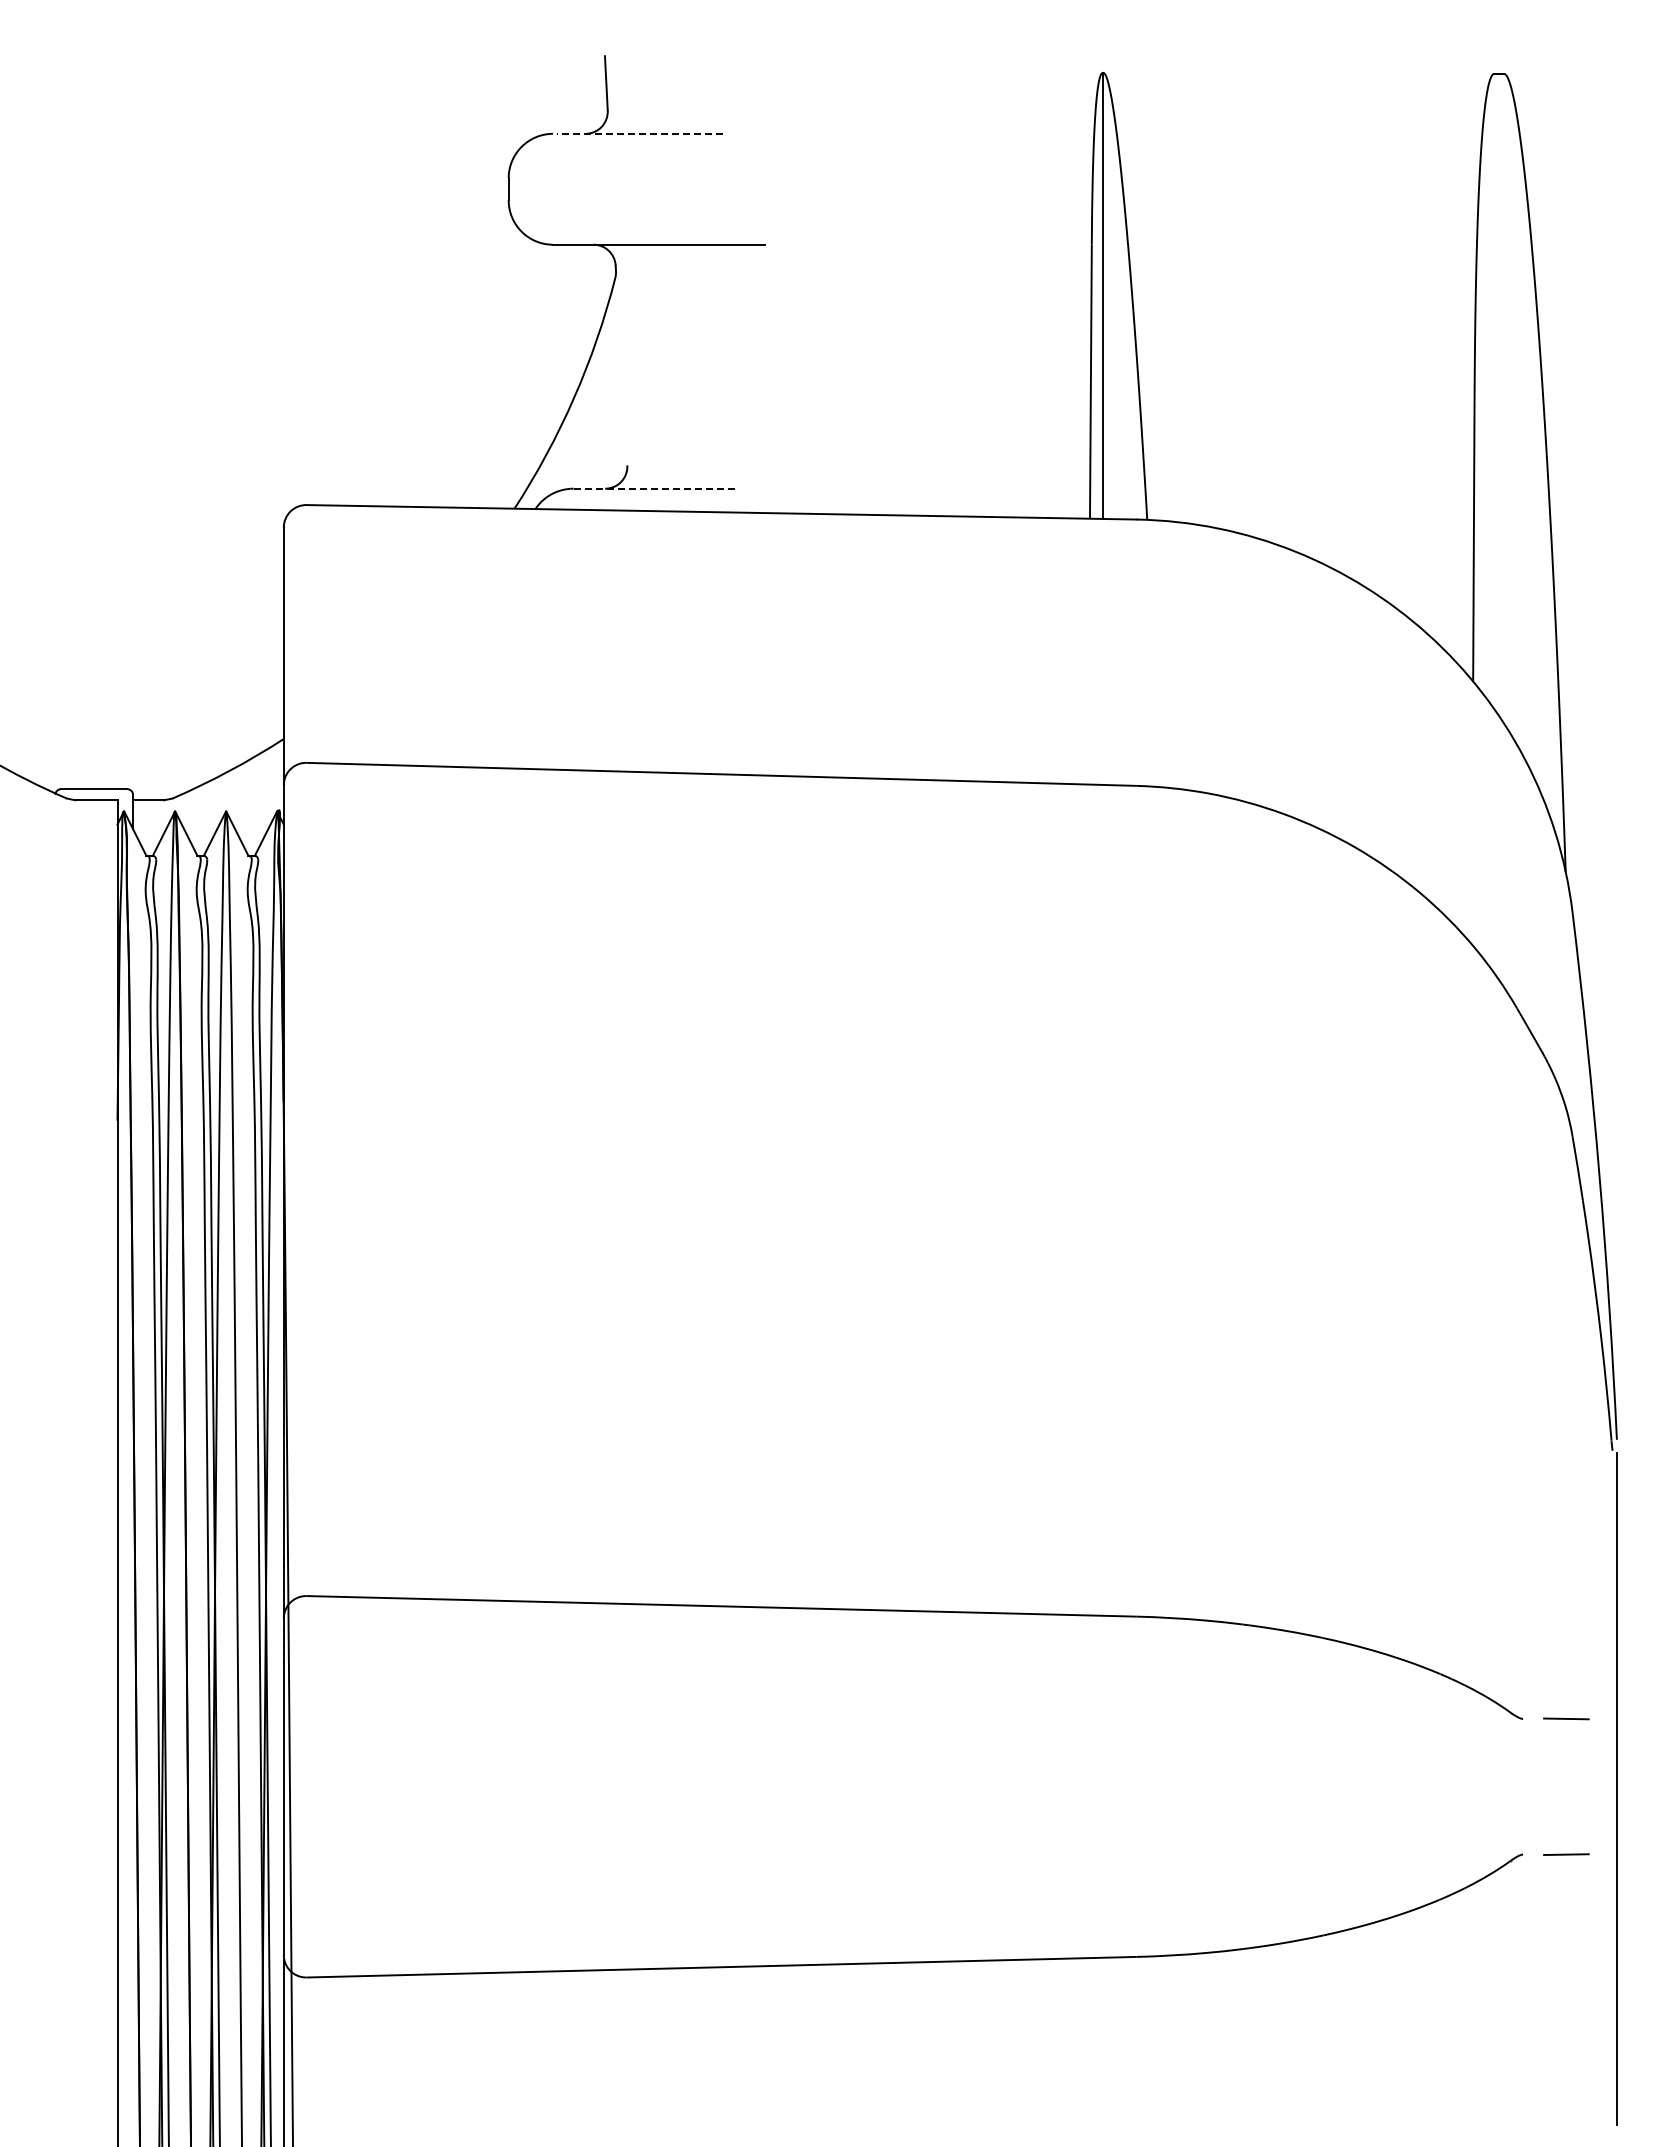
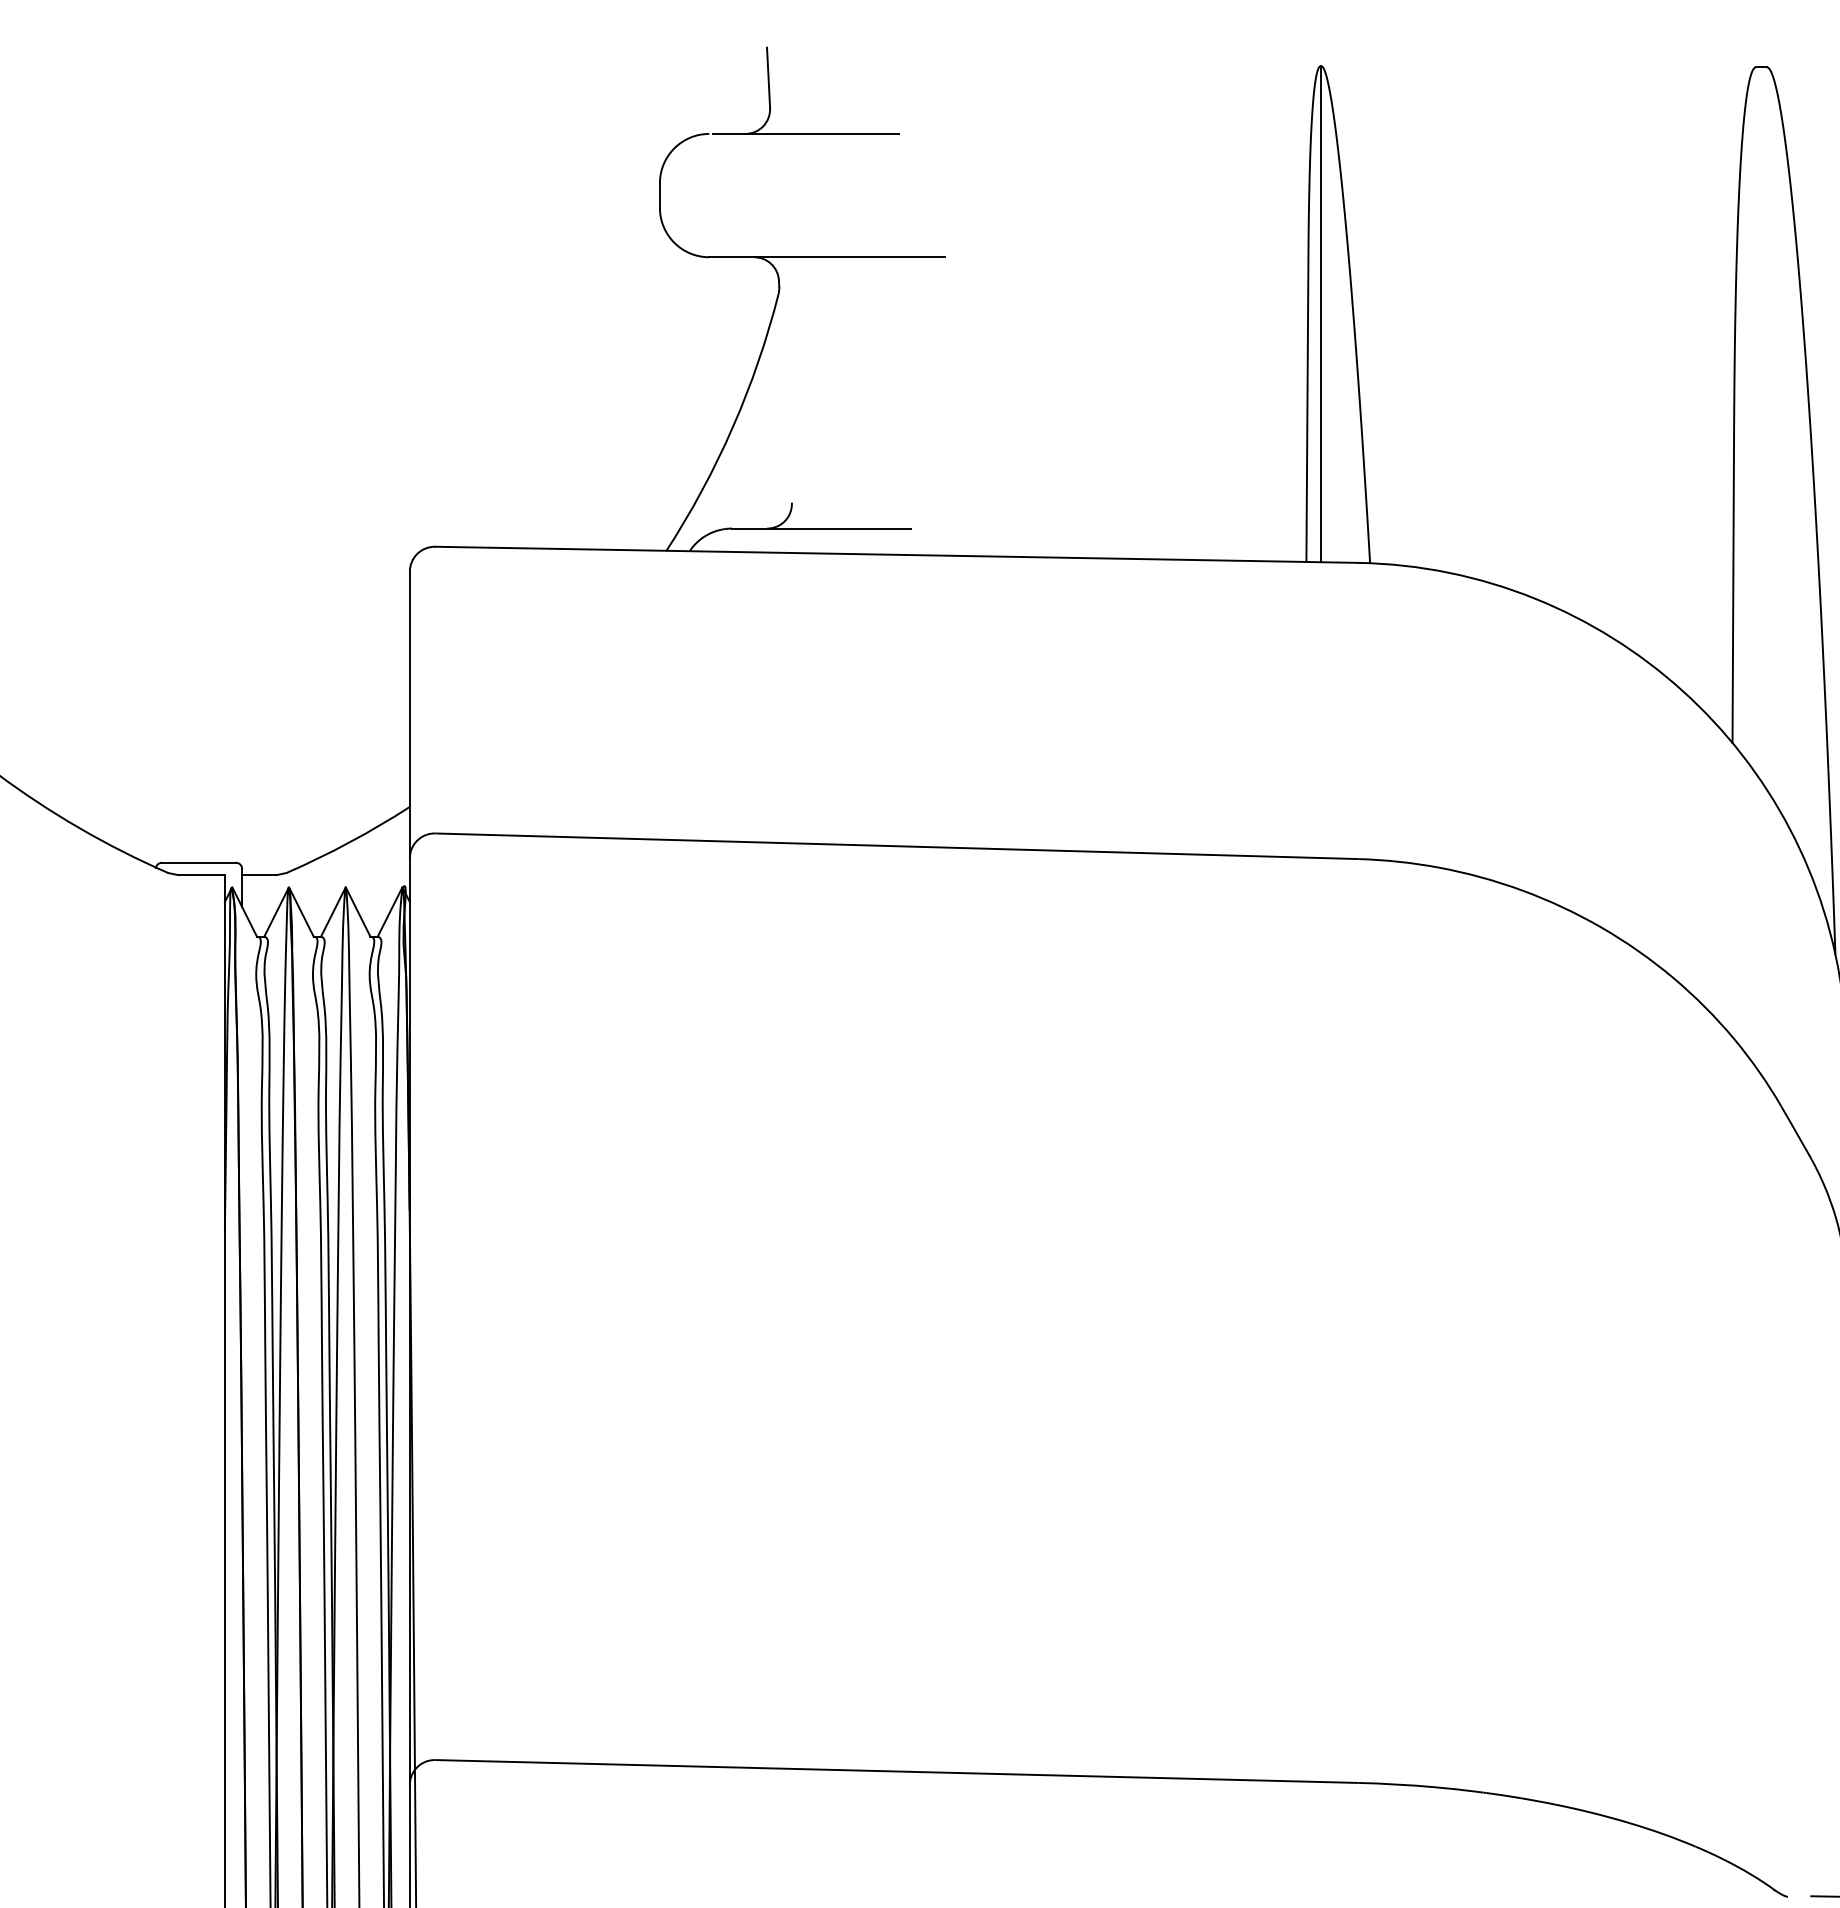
line: (639, 133) -> (805, 133), dashed -> solid
line: (654, 488) -> (822, 528), dashed -> solid

